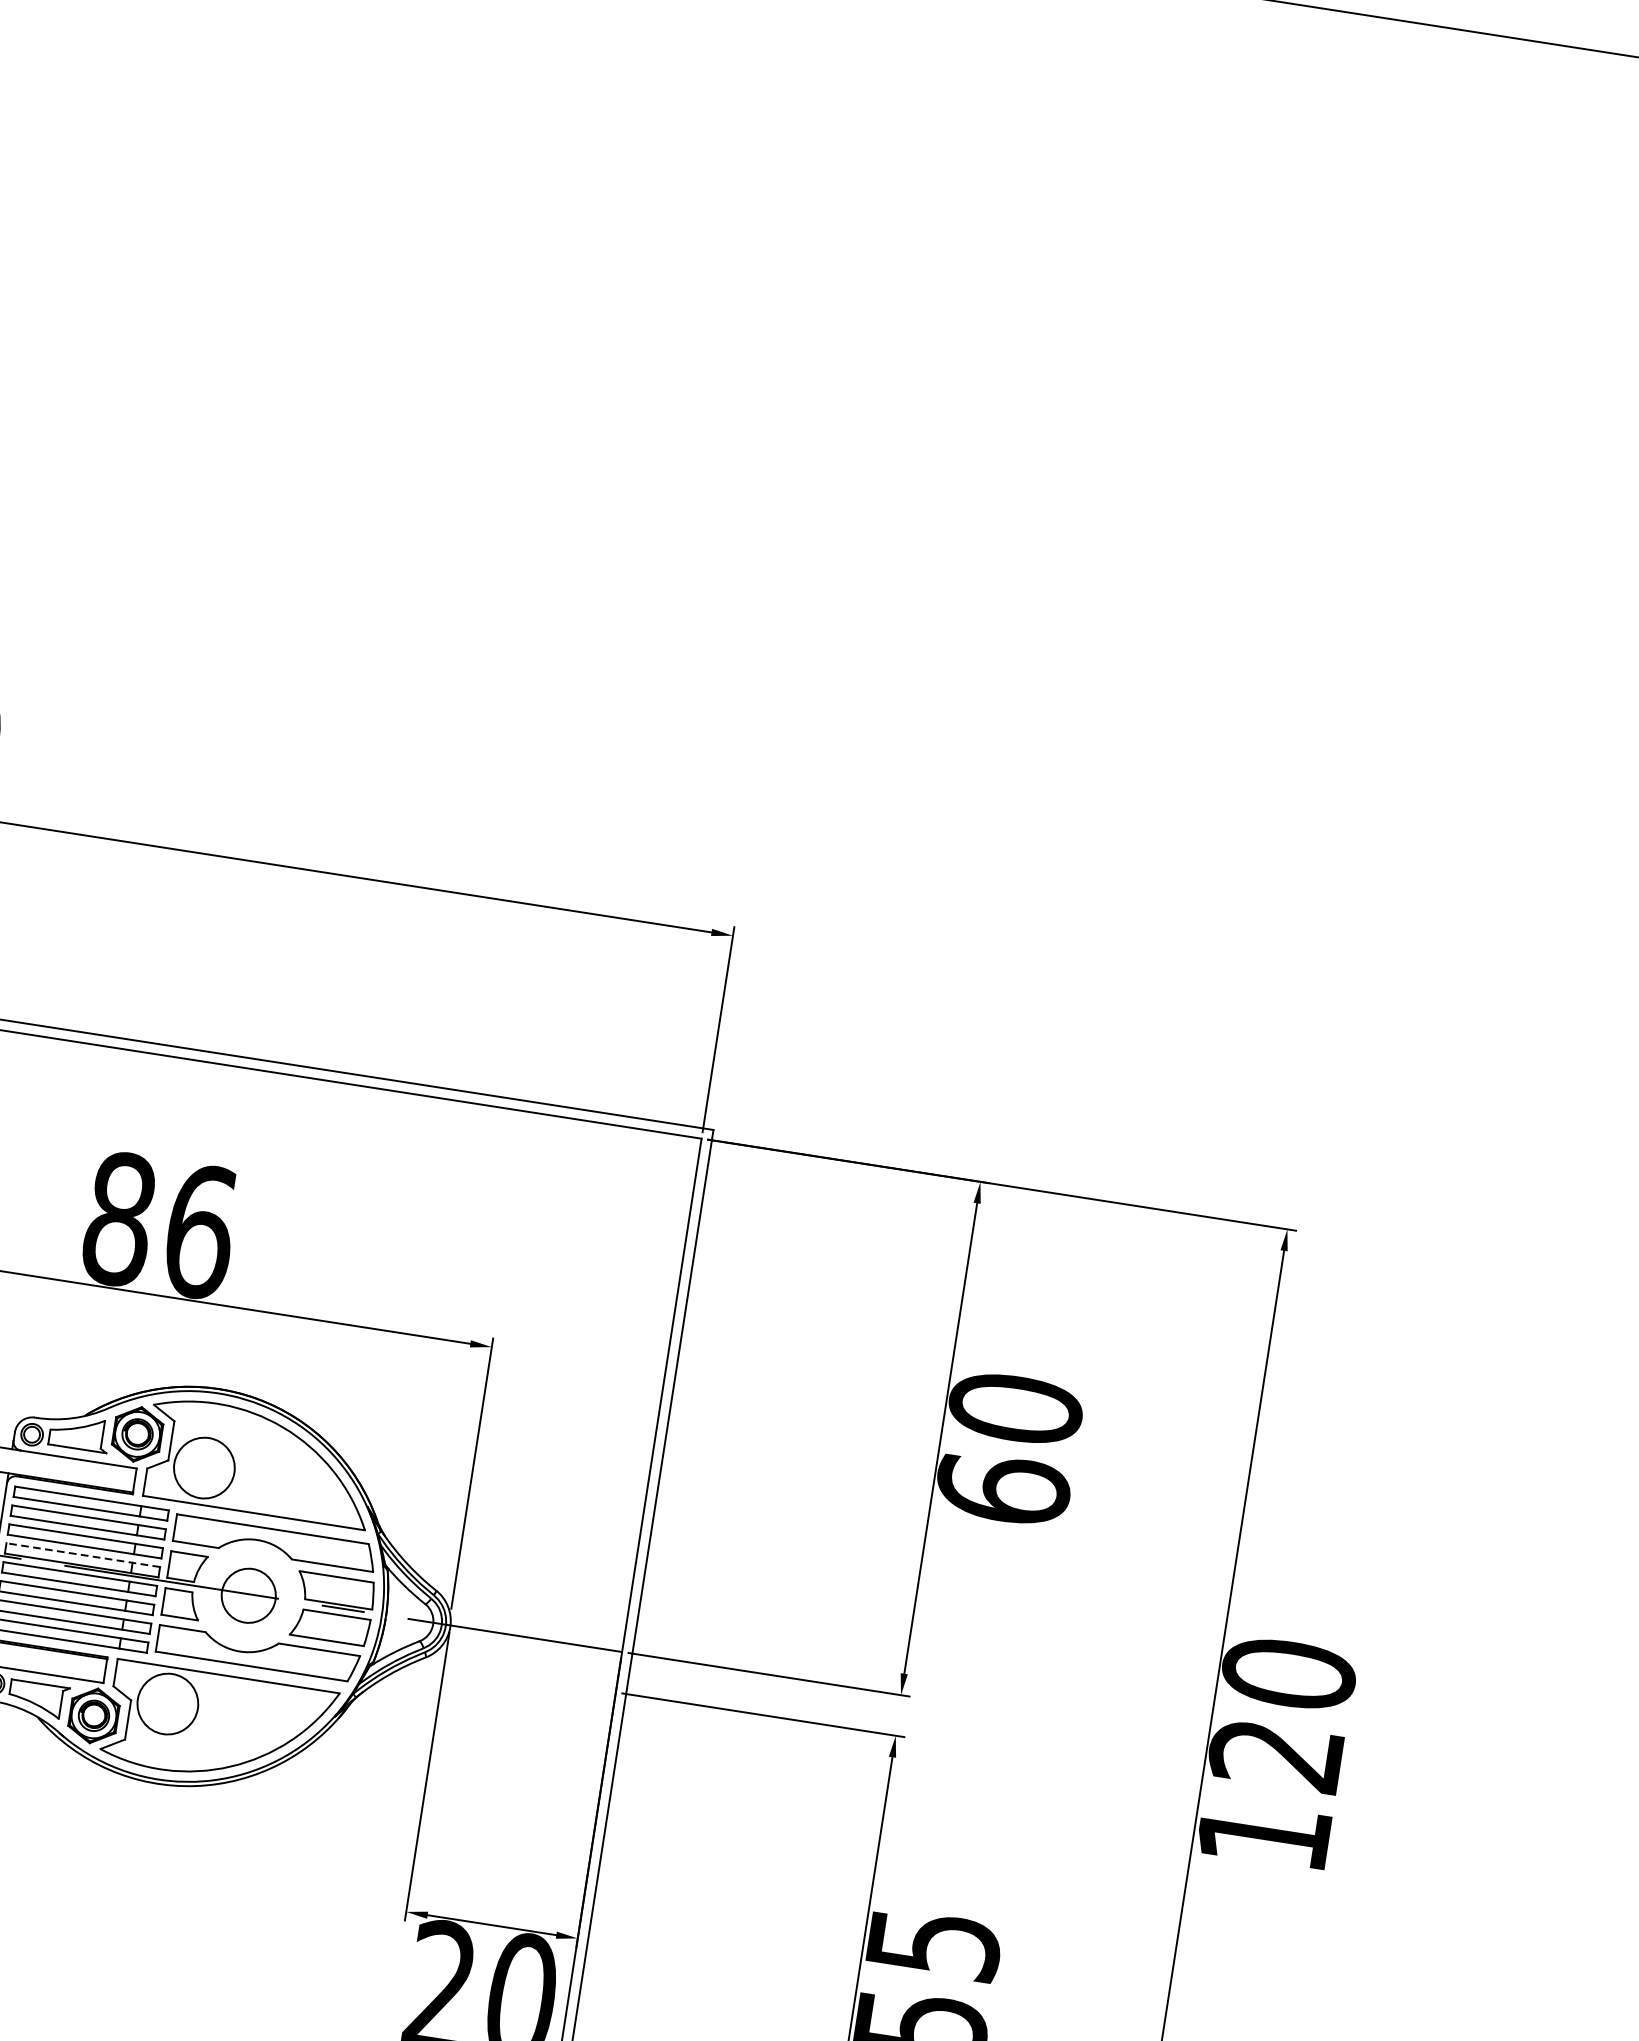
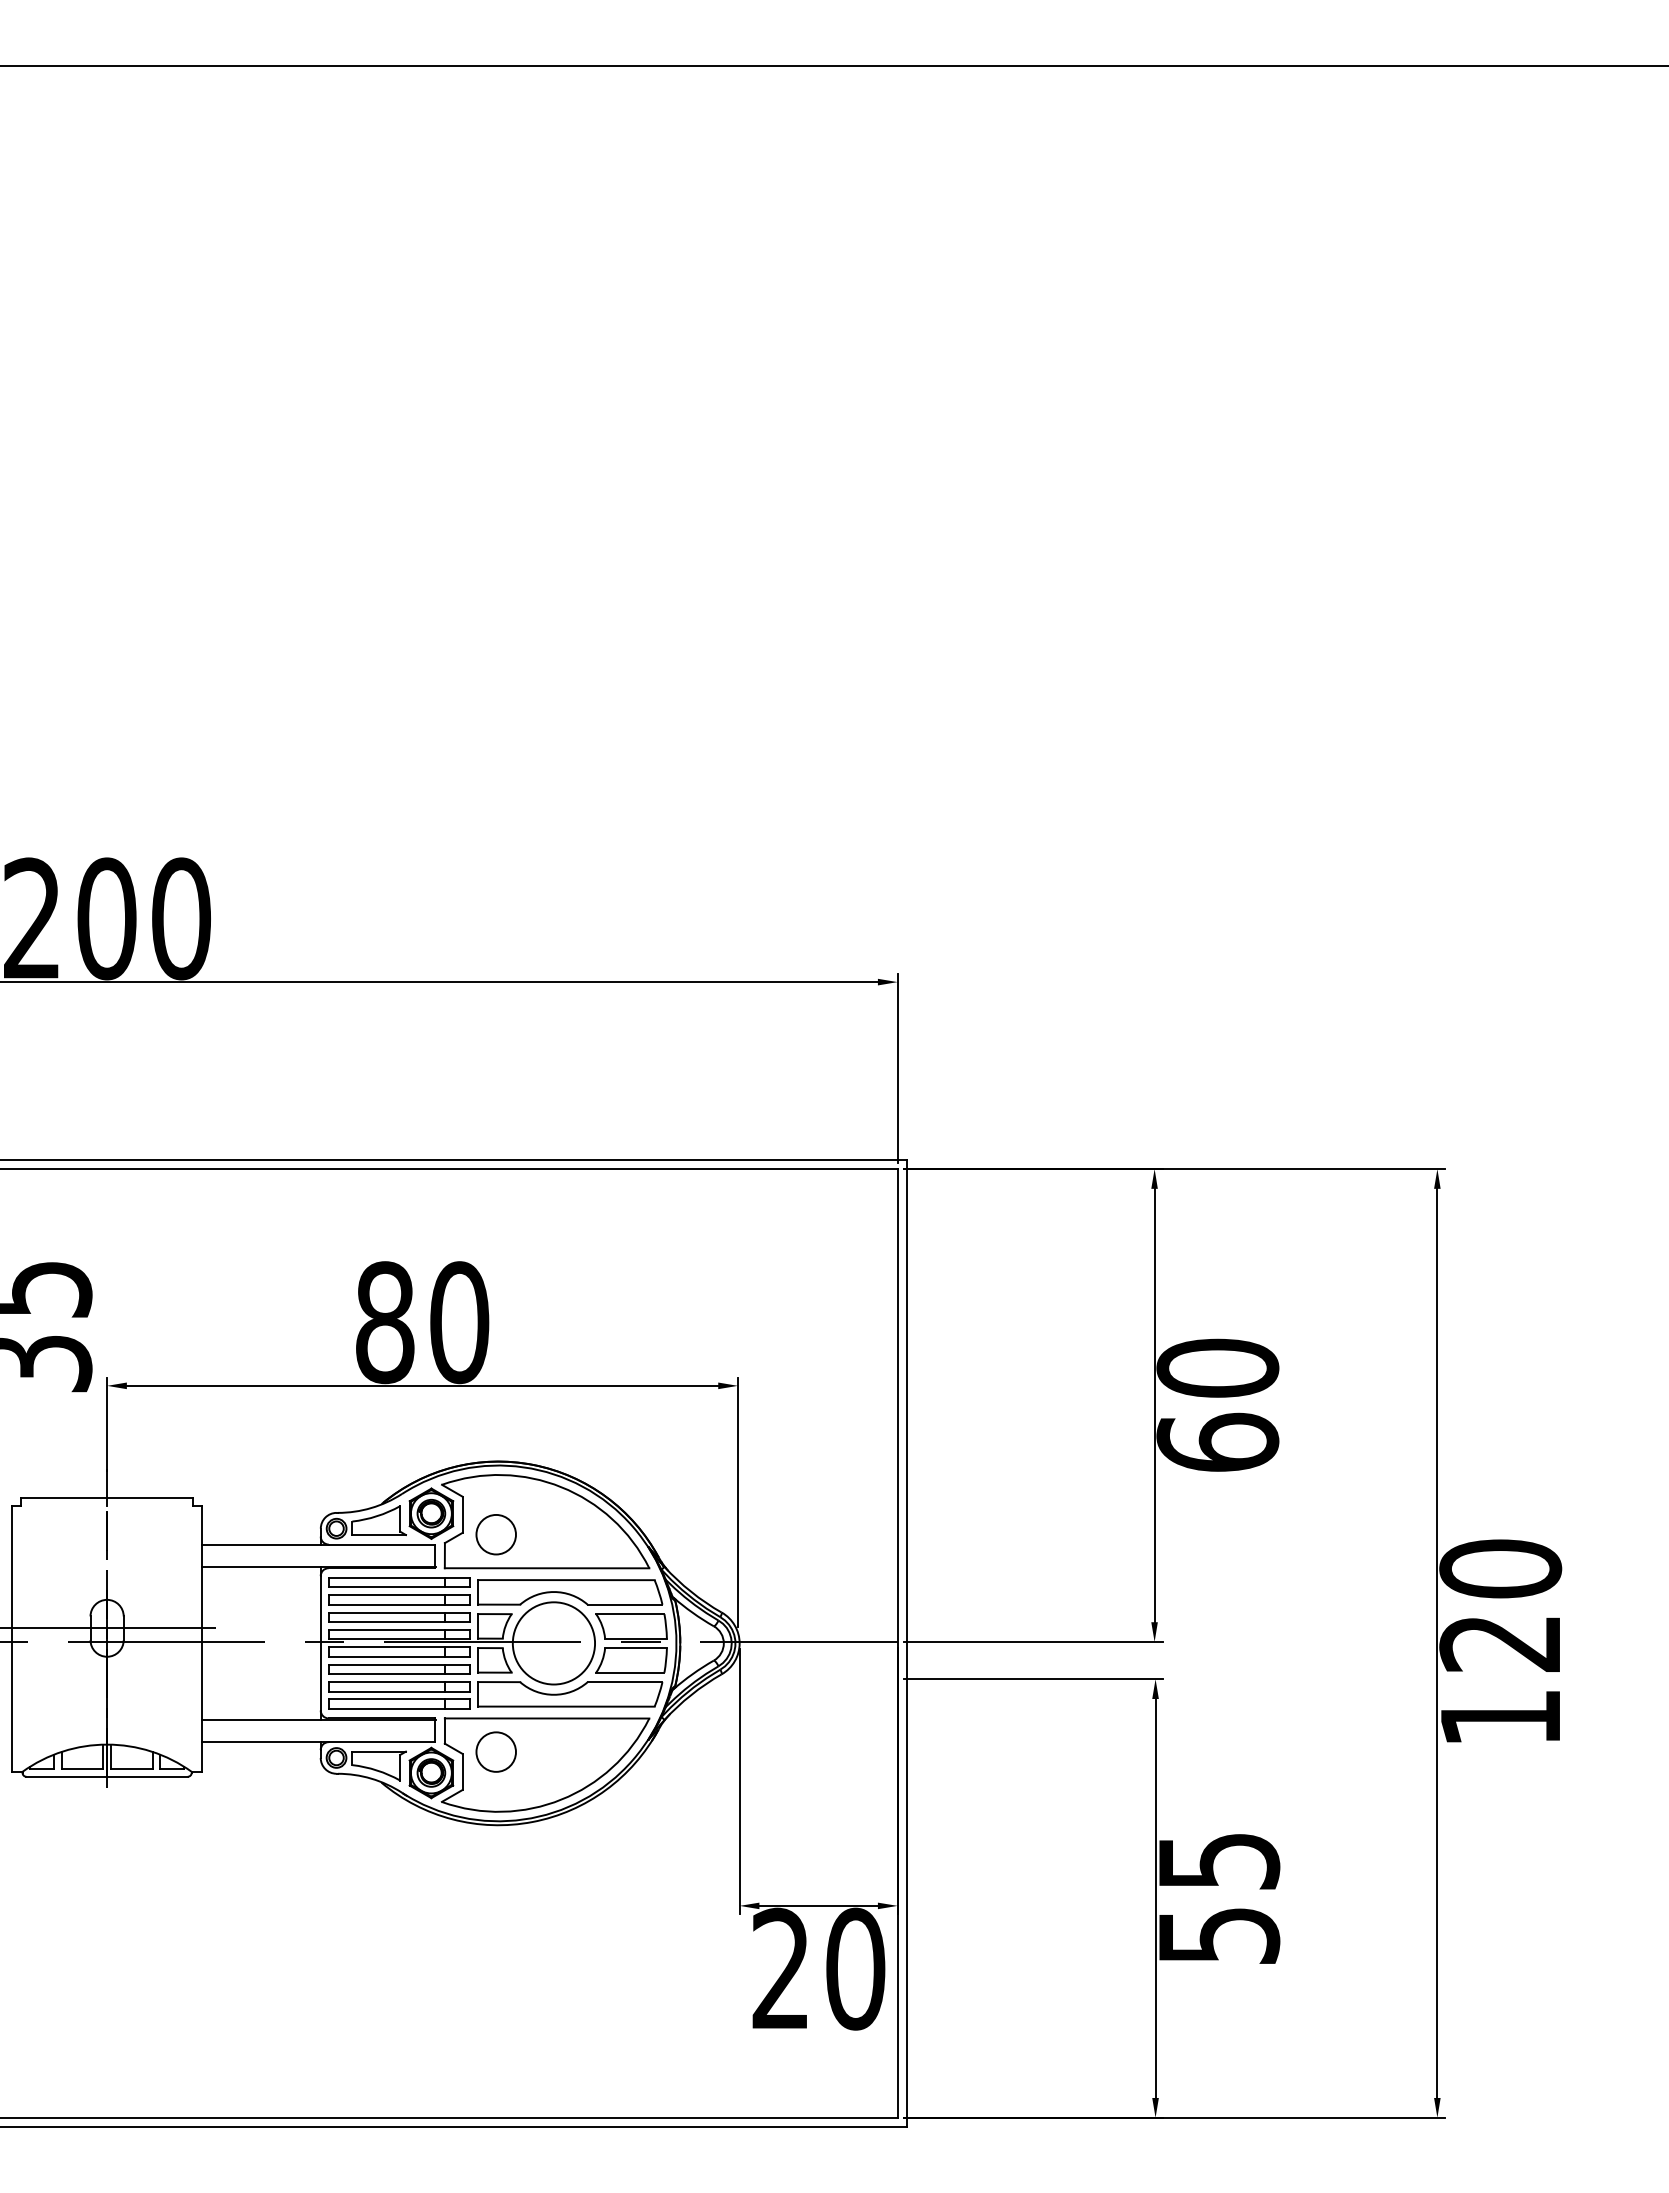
text: (200, 1231) -> (459, 1322), 86 -> 80
circle: (204, 1467) -> (496, 1534), size x0.71
line: (83, 1554) -> (399, 1629), dashed -> solid
circle: (248, 1595) -> (553, 1643), size x1.67
circle: (168, 1703) -> (496, 1751), size x0.71

